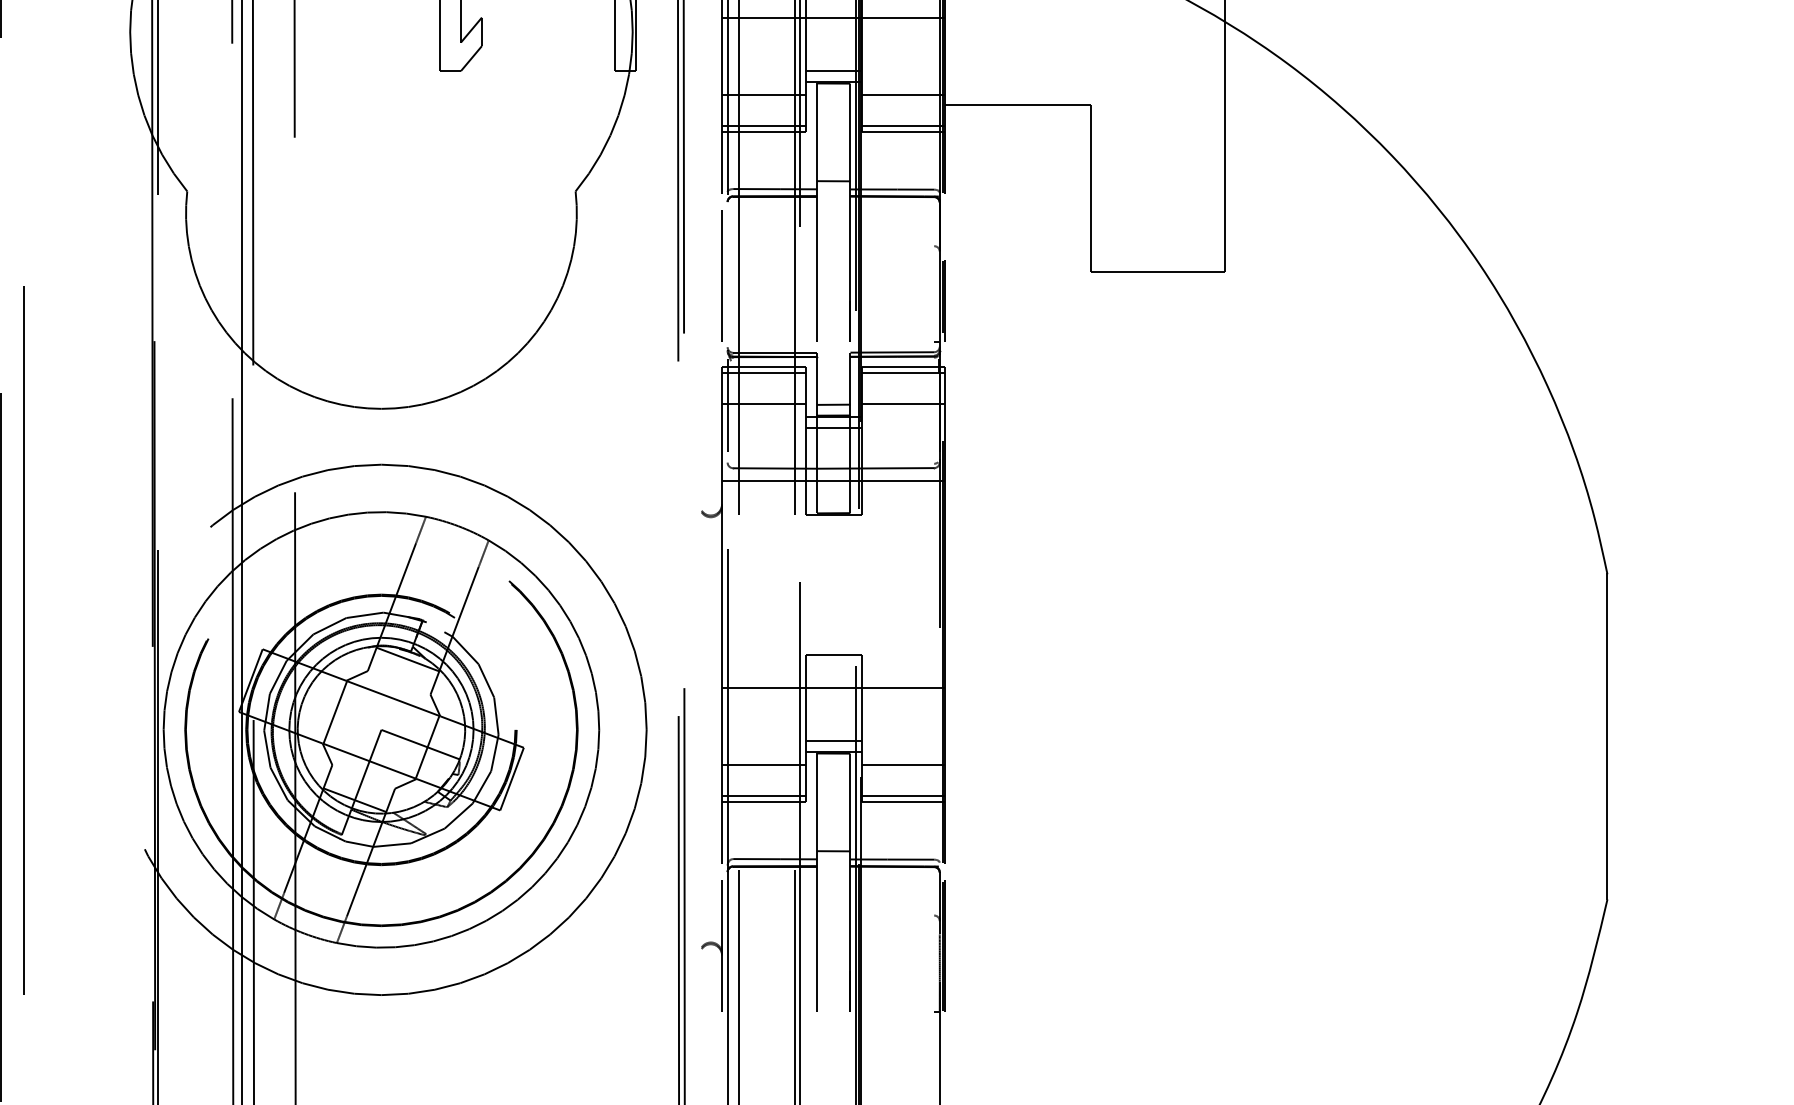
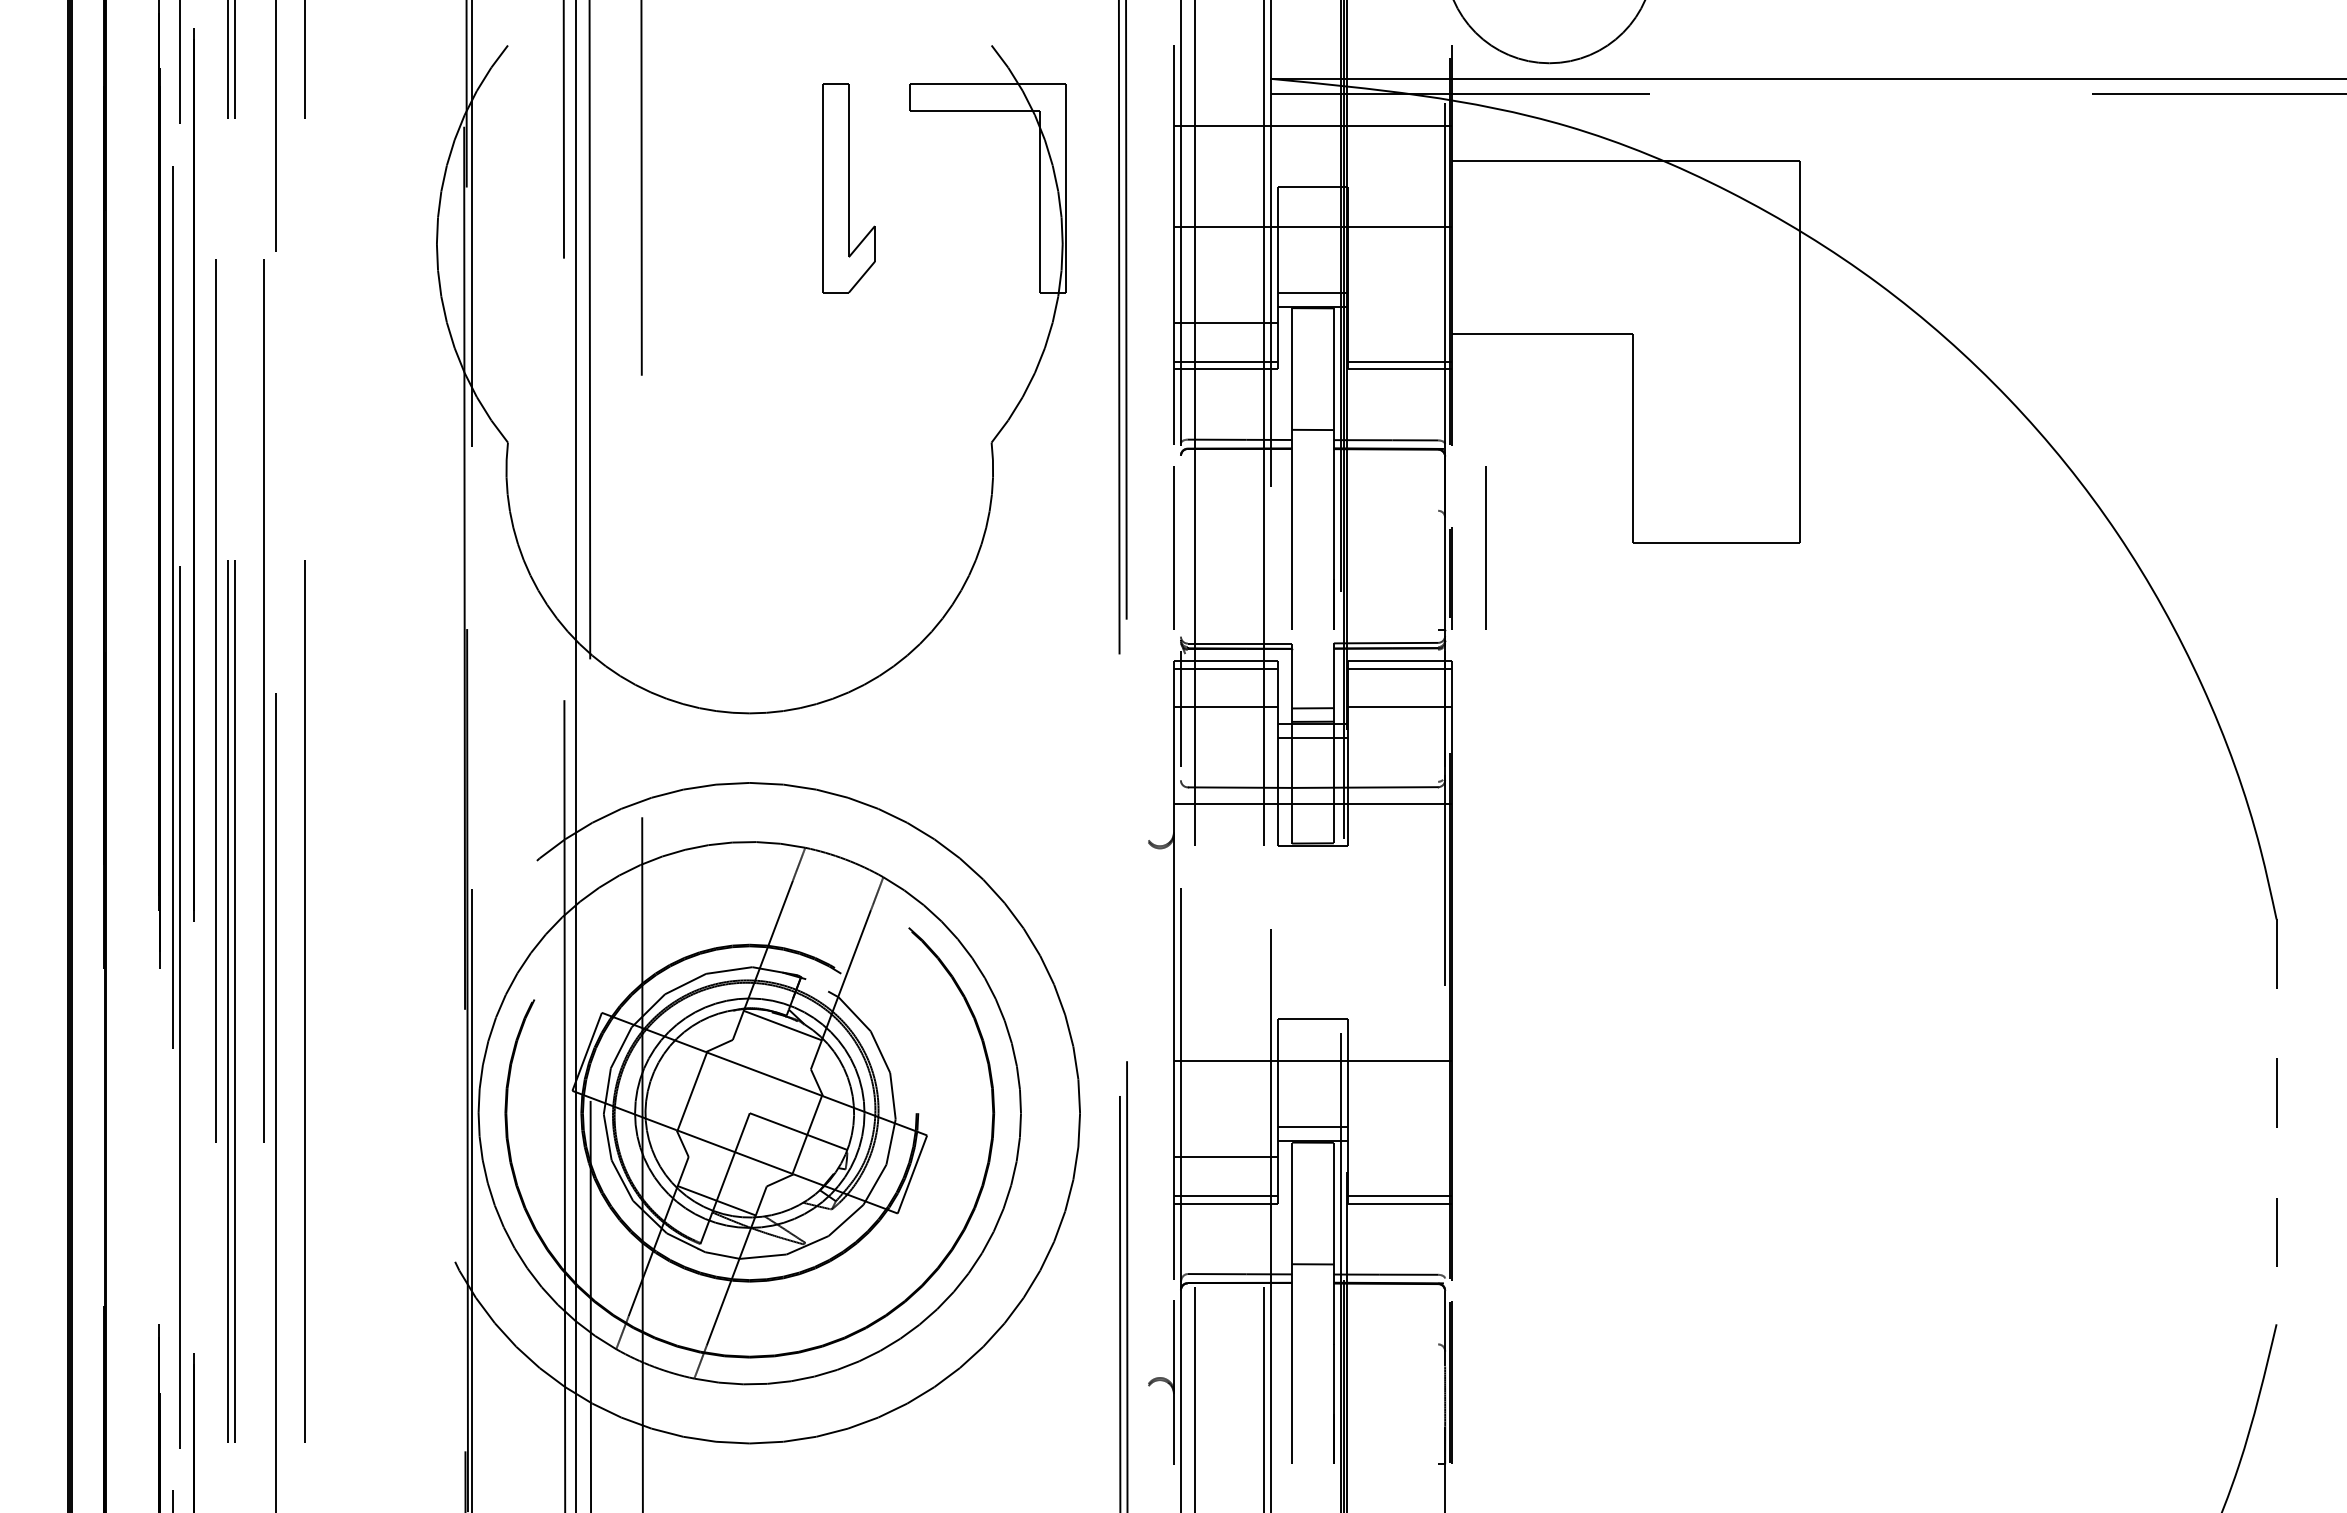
line: (903, 94) -> (1399, 322), removed
line: (972, 275) -> (1485, 547), added
line: (1607, 737) -> (2276, 1122), solid -> dashed
line: (903, 765) -> (1399, 1157), removed

